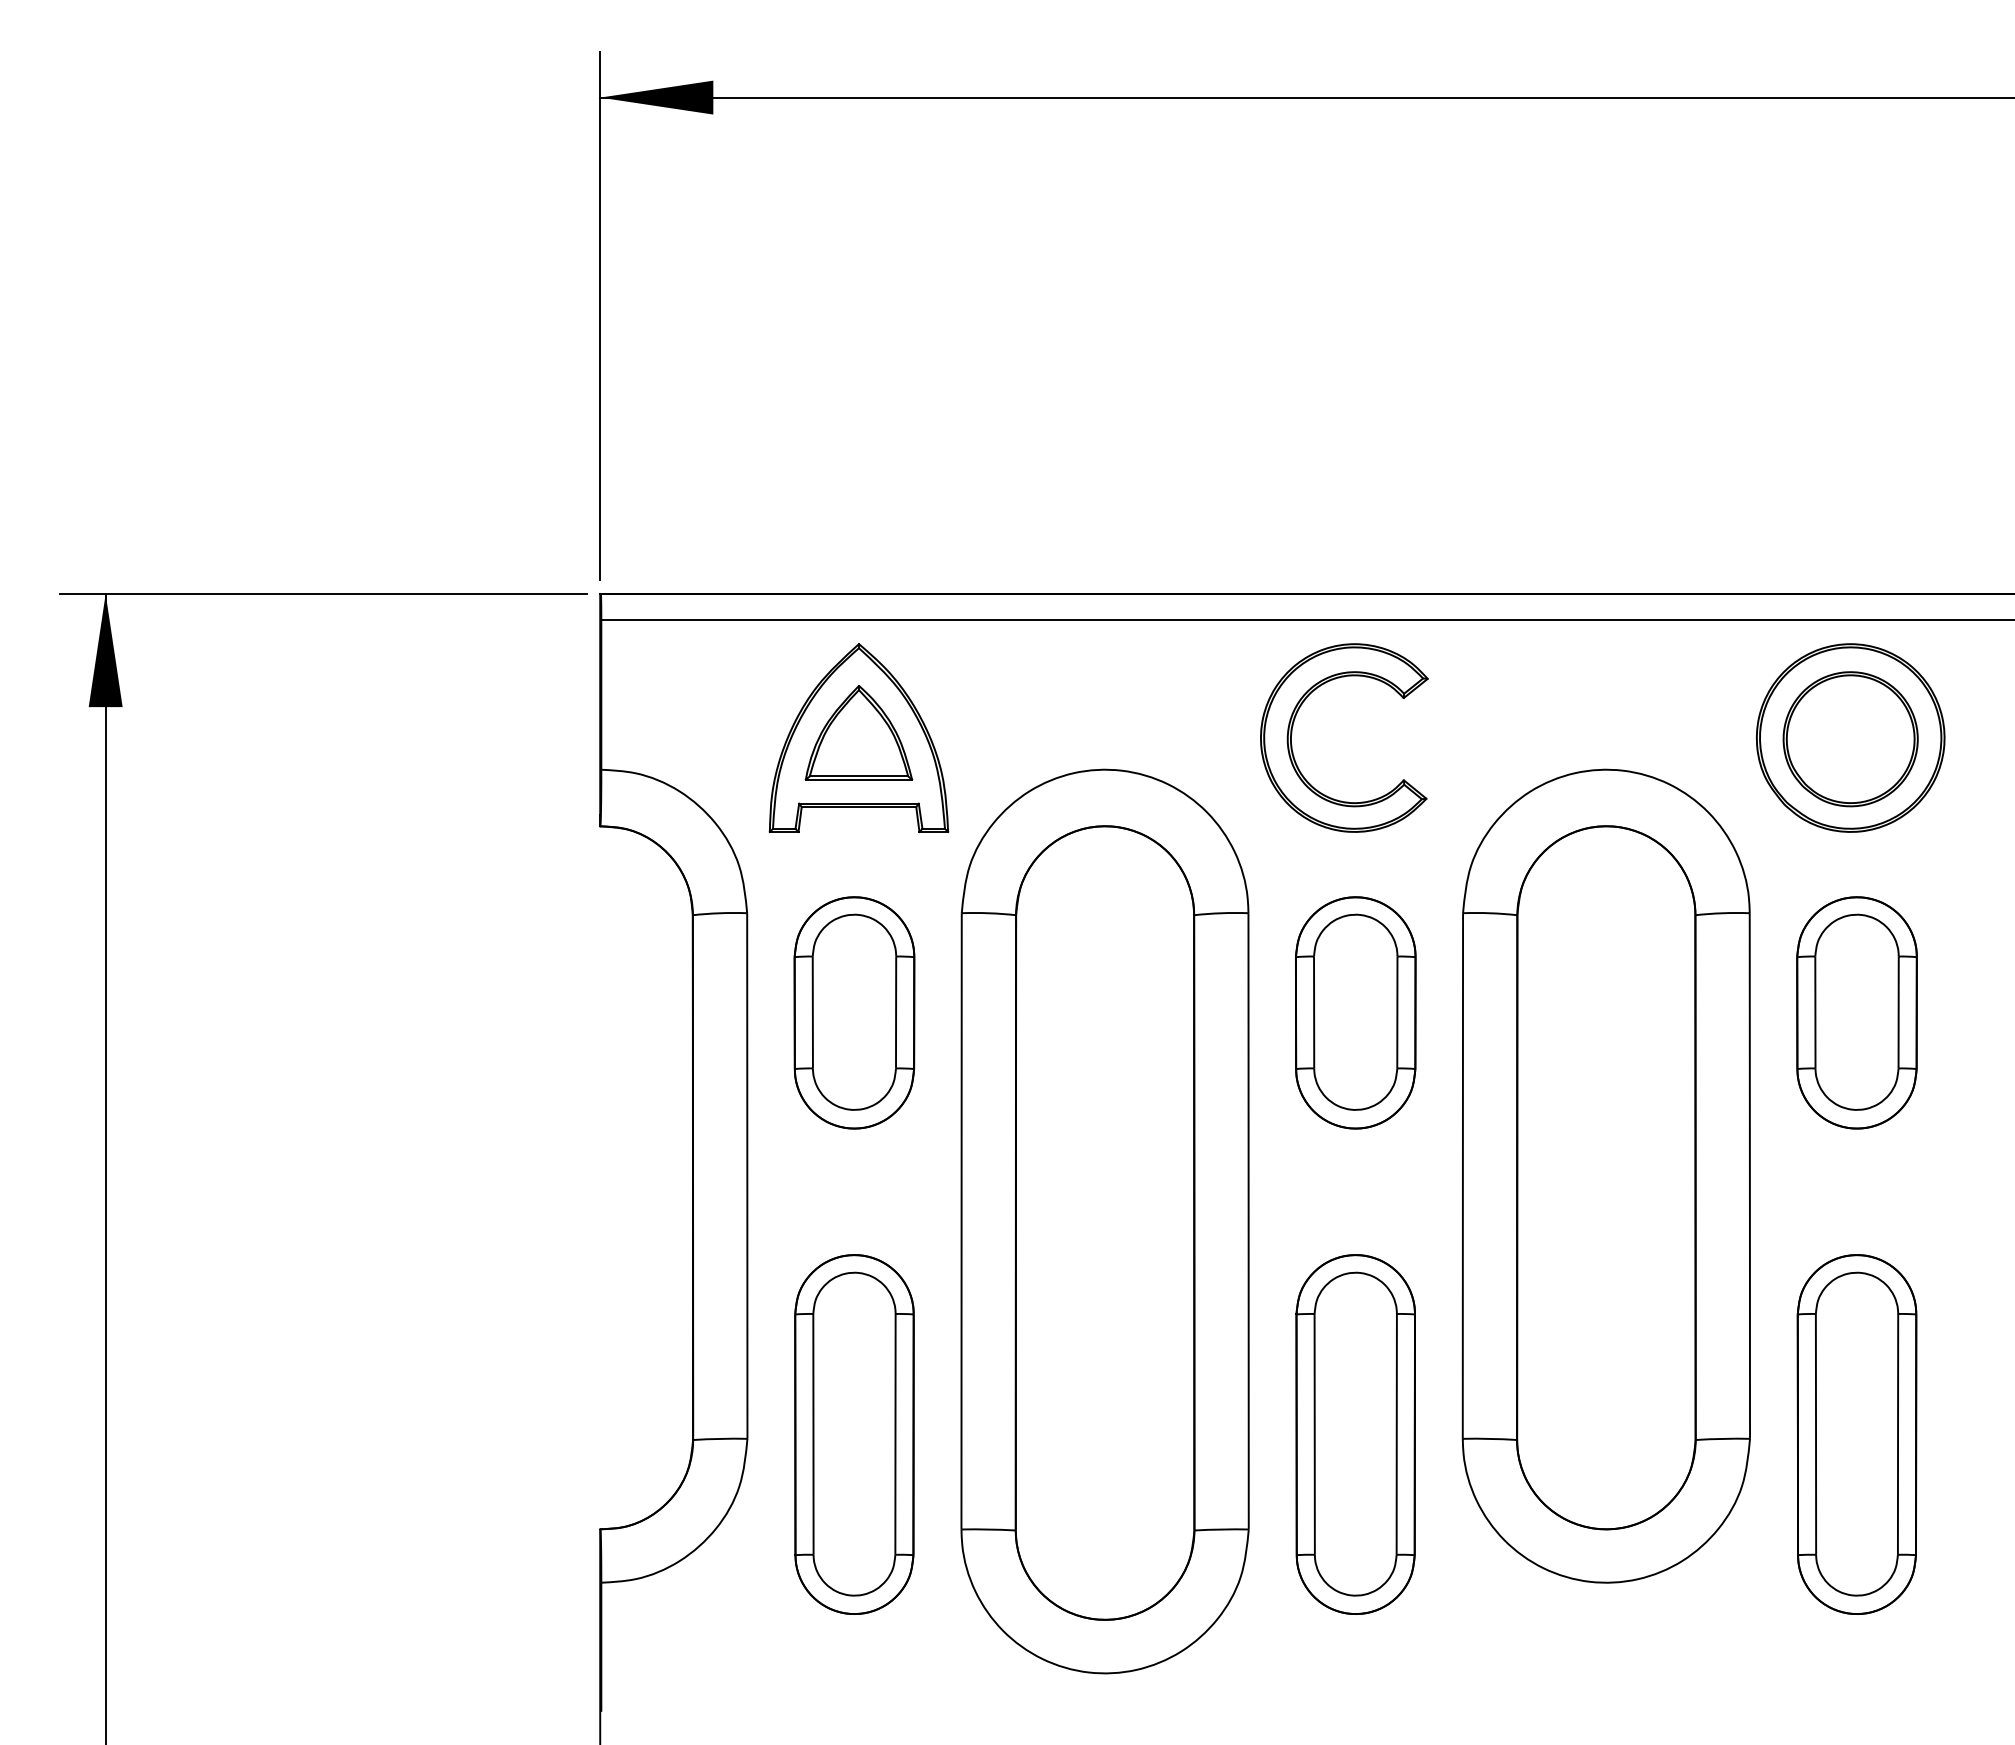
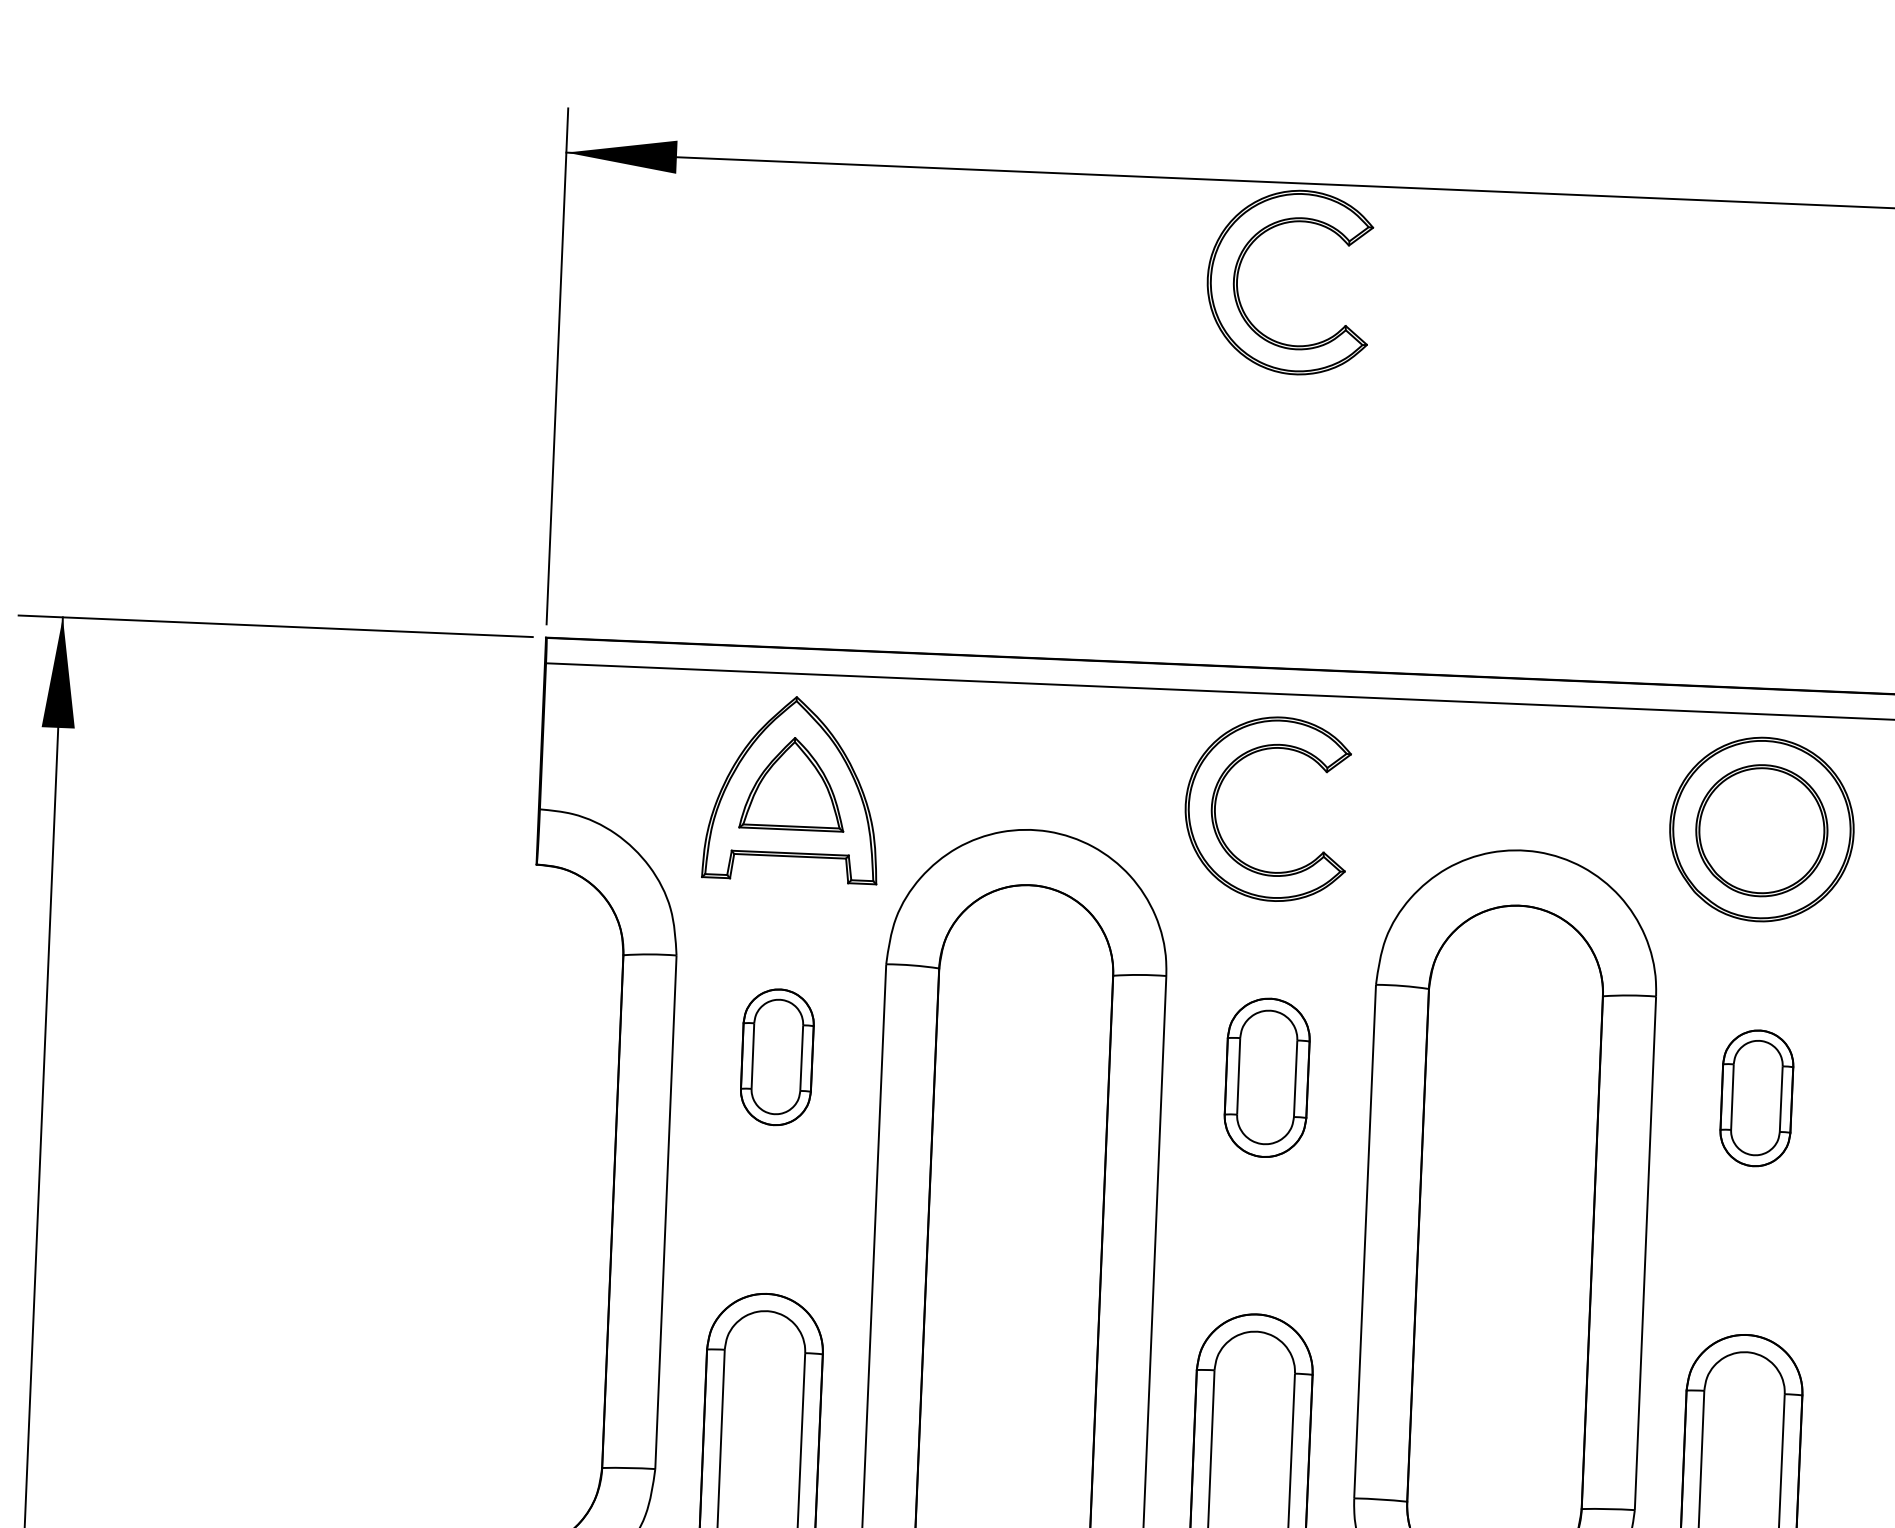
part: (1292, 194) -> (1238, 275), added
part: (854, 1012) -> (777, 1056), size x0.6
part: (1355, 1012) -> (1266, 1077), size x0.7
part: (1856, 1012) -> (1756, 1097), size x0.6

